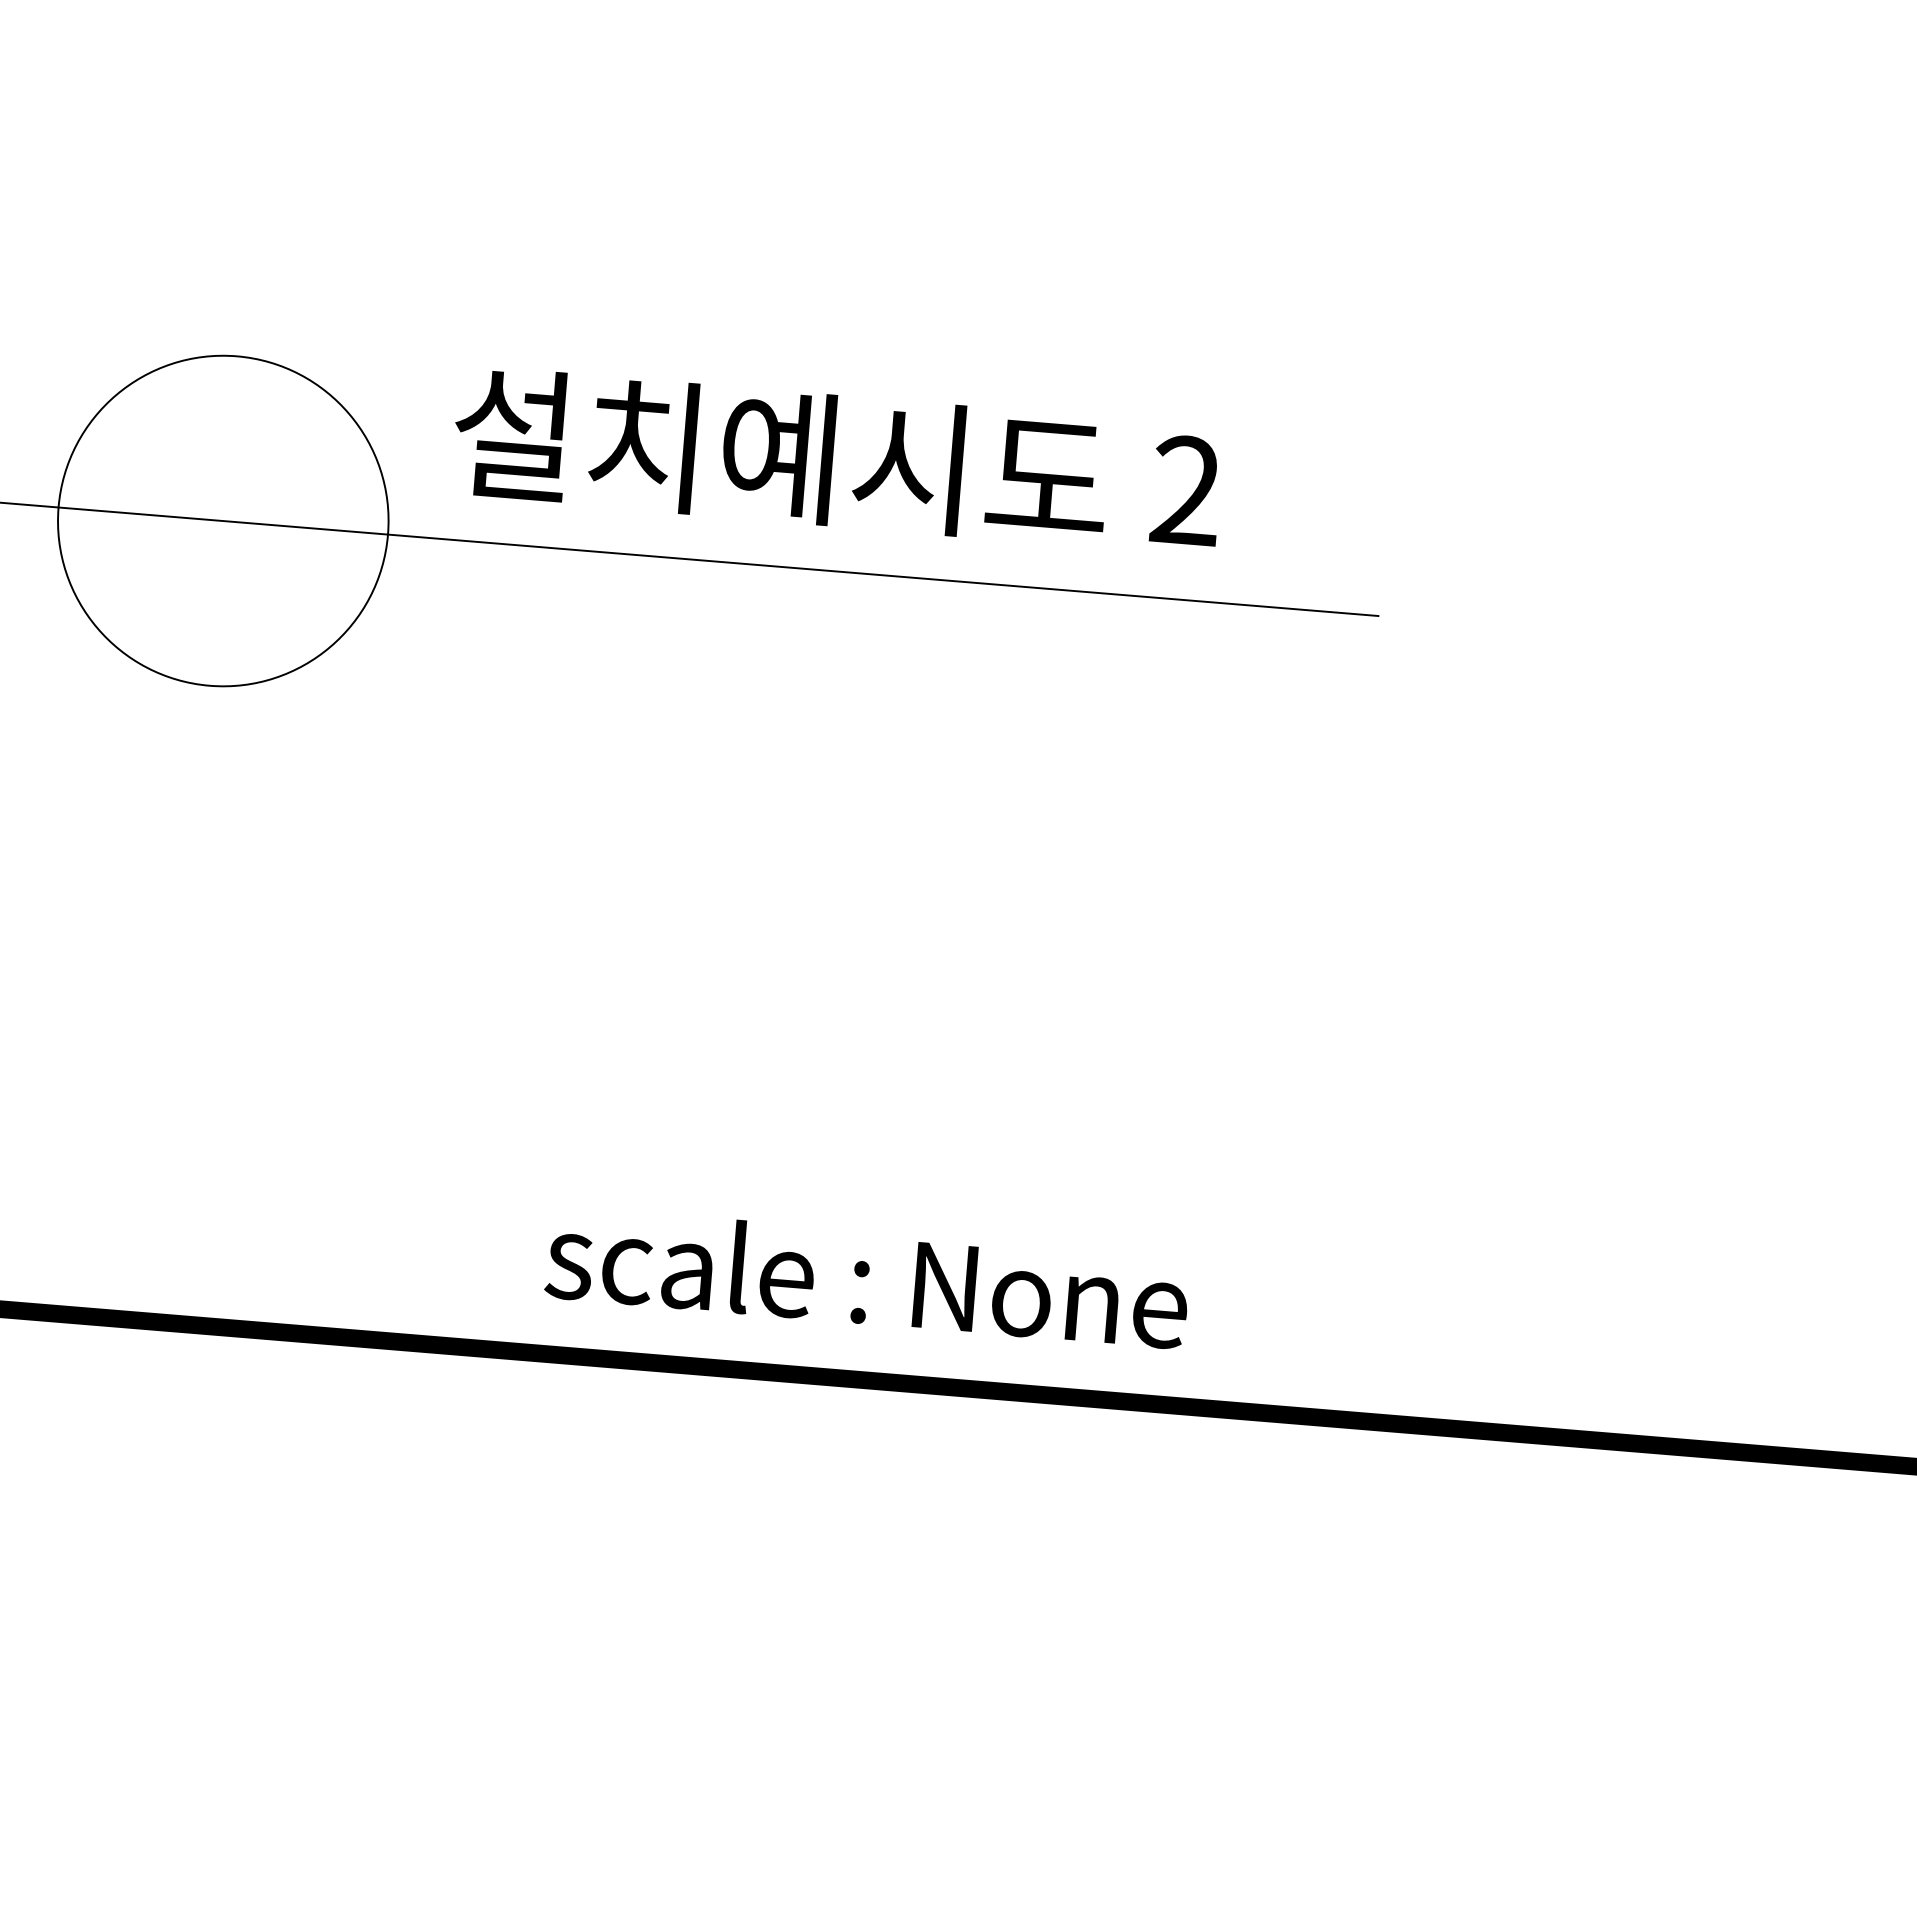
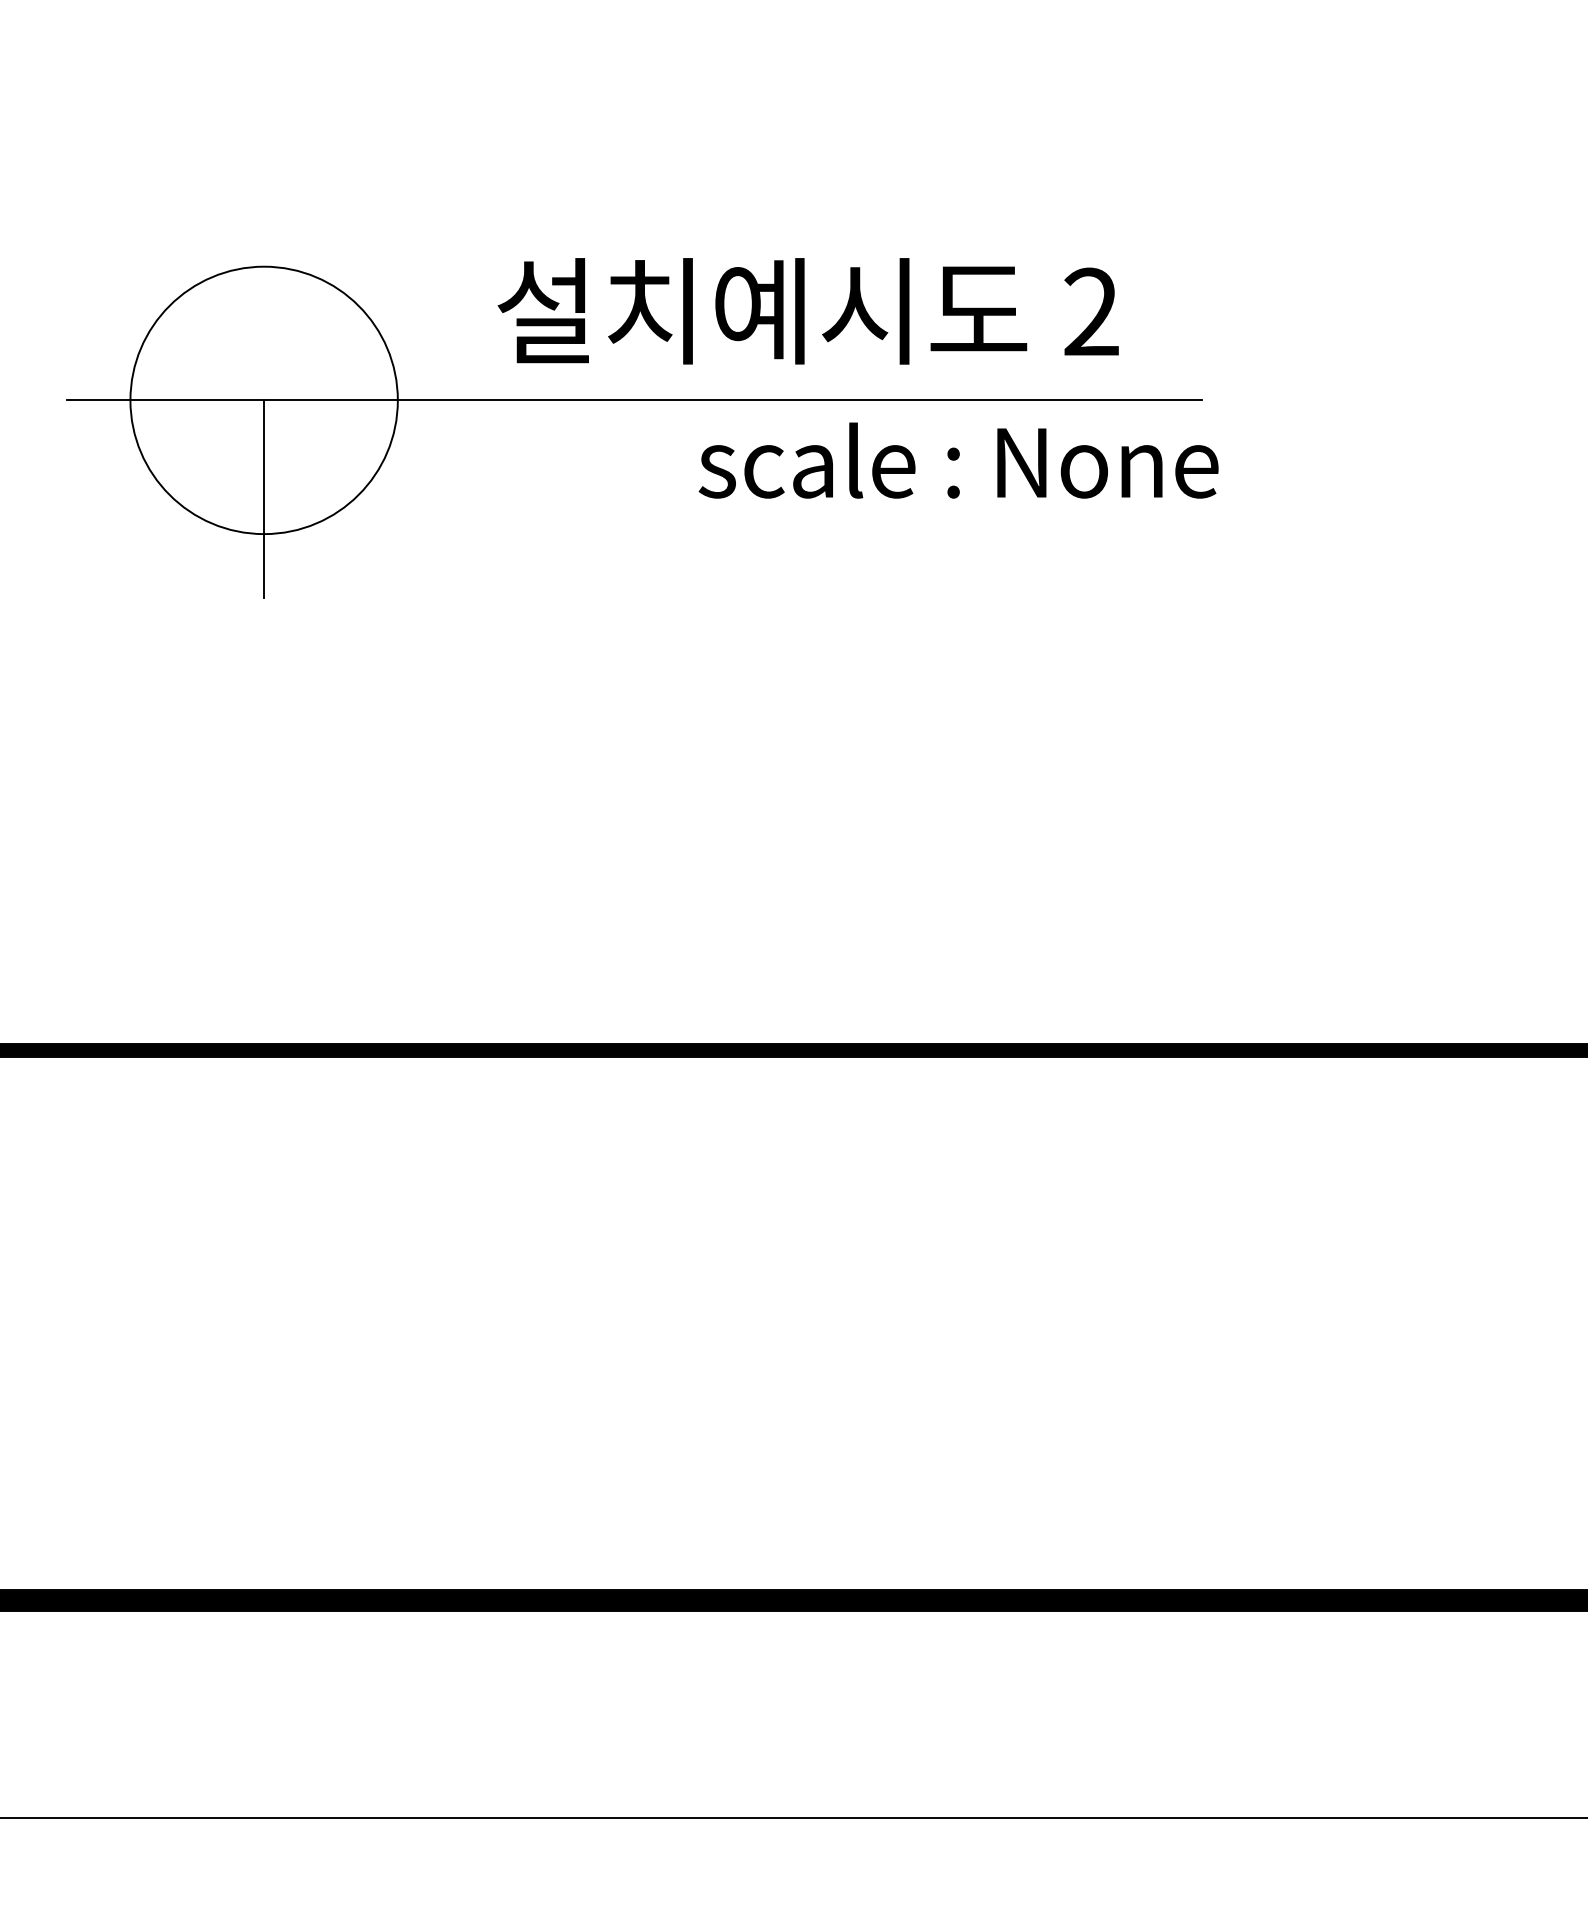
text: (836, 461) -> (807, 311), moved
line: (213, 641) -> (264, 498), added
text: (867, 1277) -> (958, 460), moved

